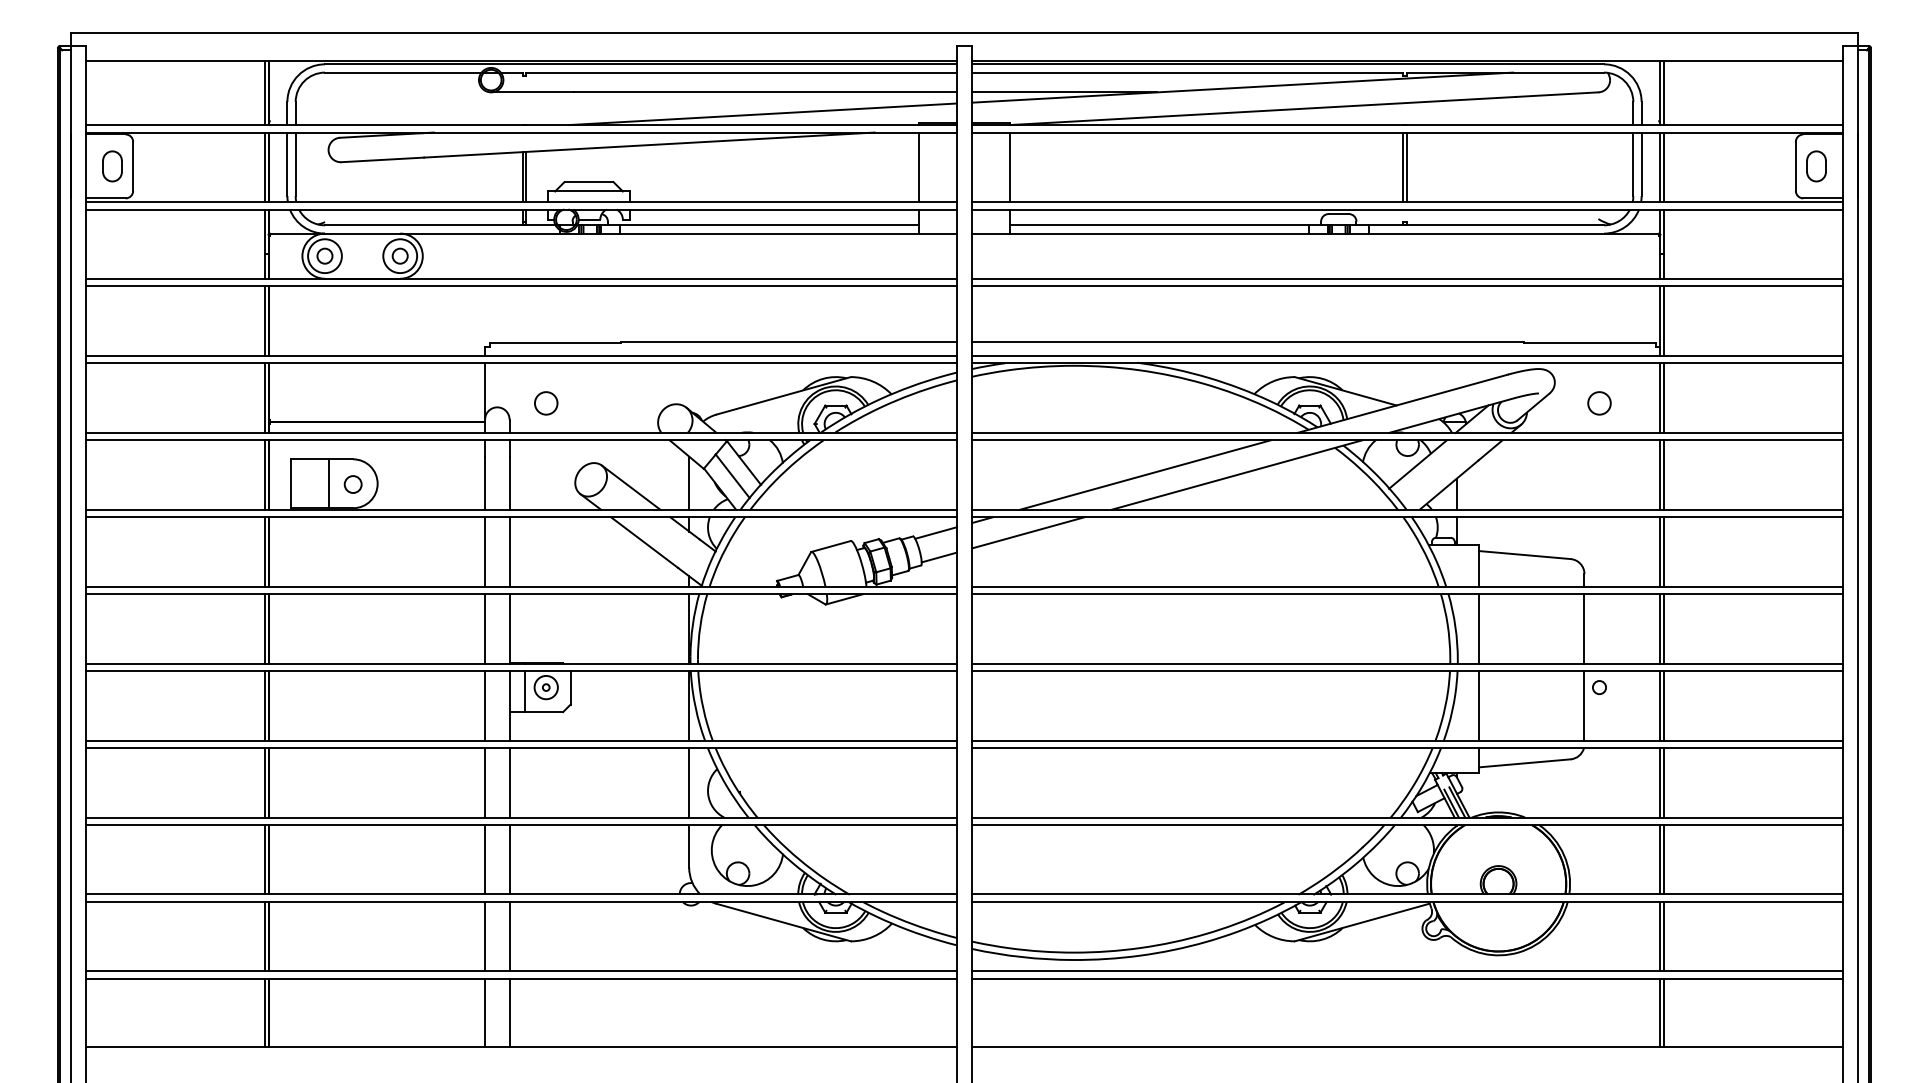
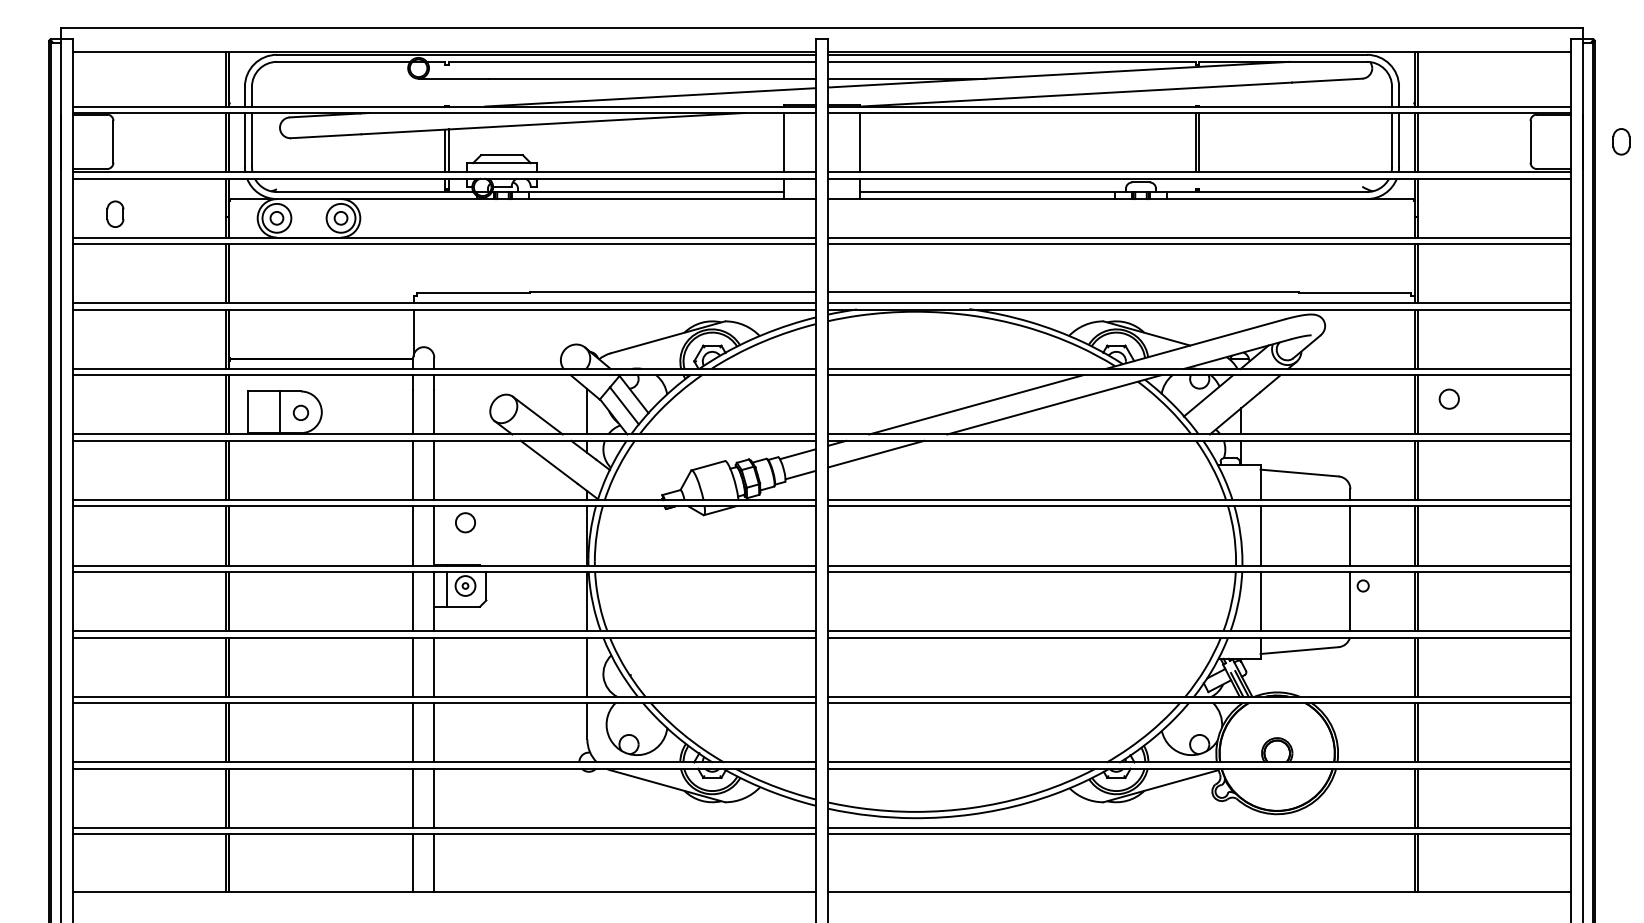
part: (112, 166) -> (115, 214), moved
part: (1816, 166) -> (1621, 141), moved
circle: (546, 403) -> (465, 522), moved
circle: (1599, 403) -> (1449, 399), moved

